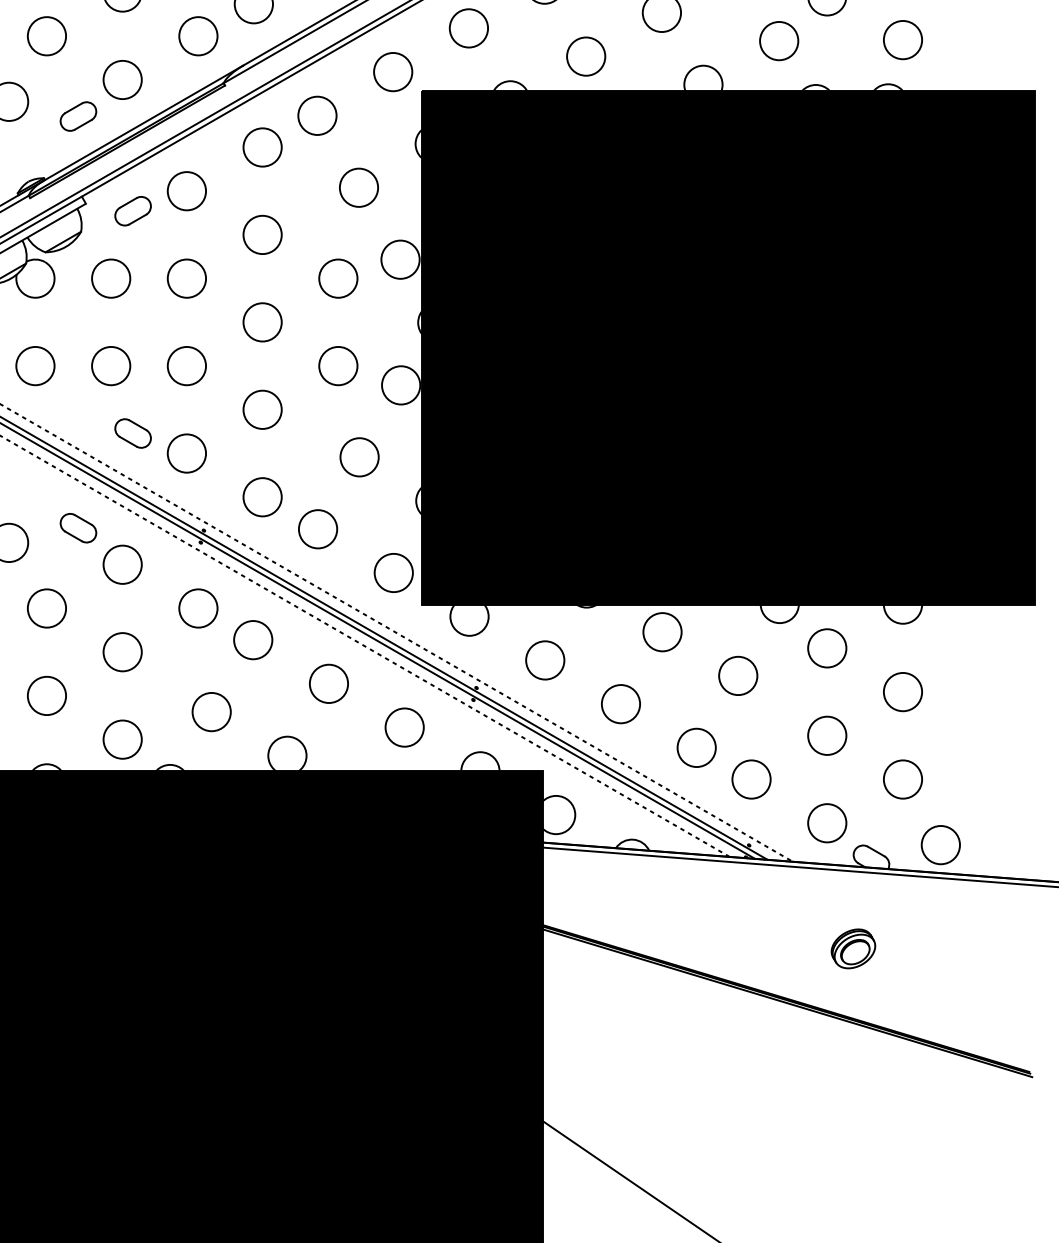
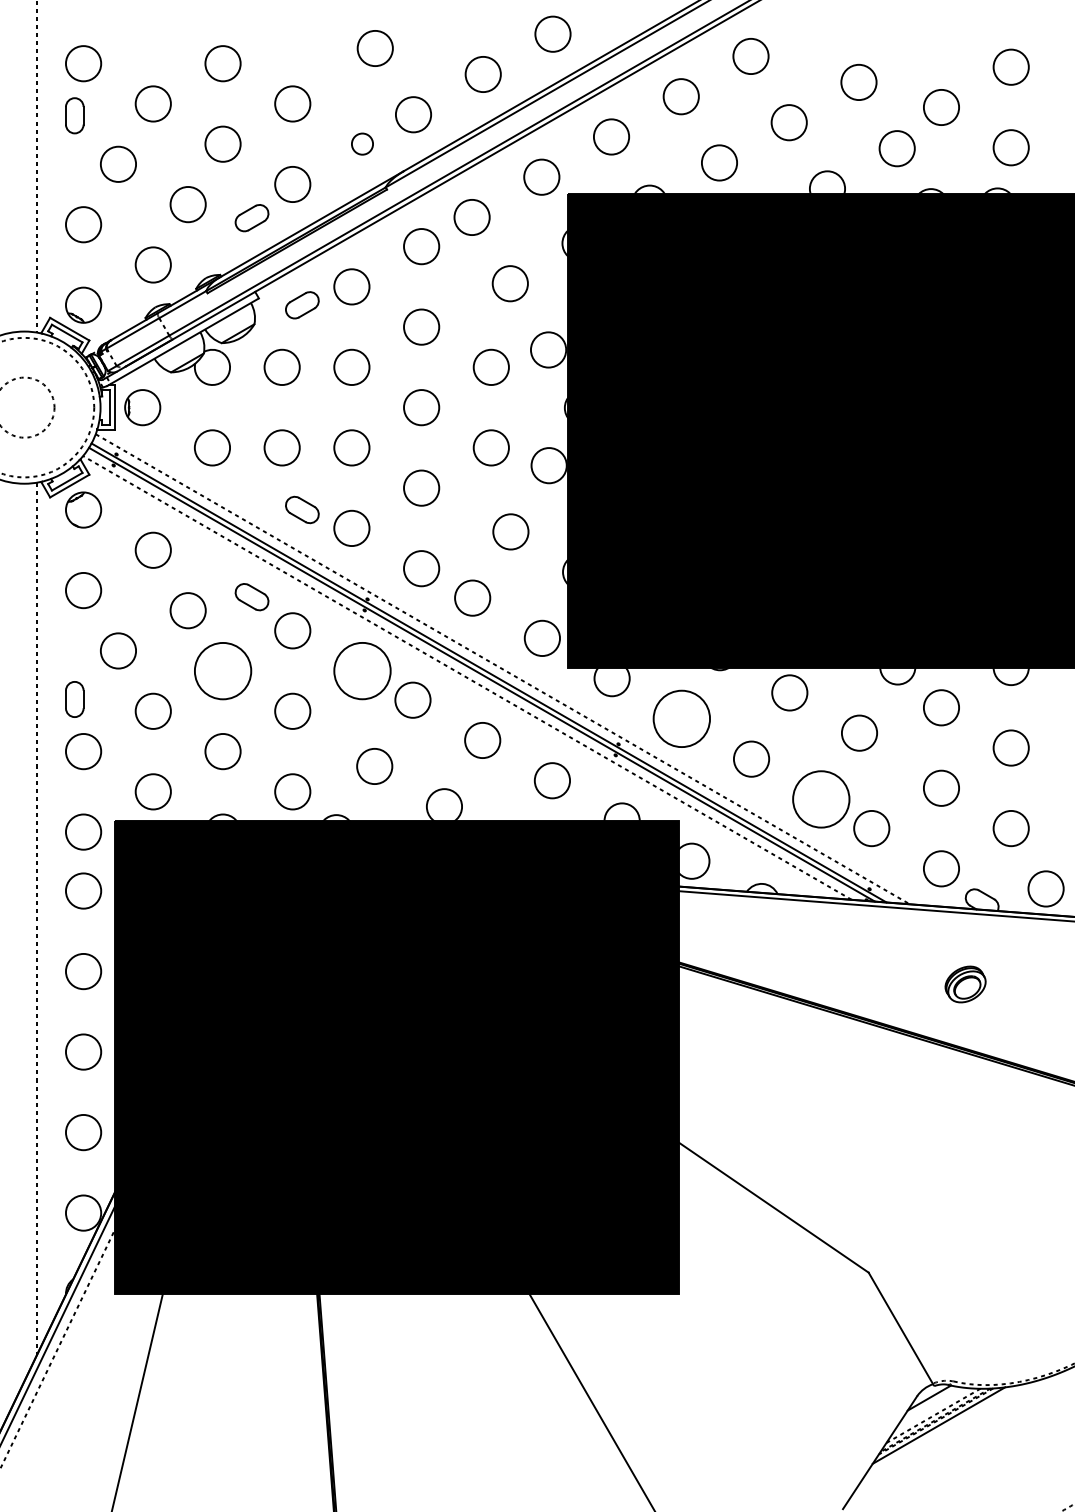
circle: (198, 35) -> (362, 143), size x0.6
circle: (46, 607) -> (222, 670), size x1.6
circle: (198, 607) -> (362, 670), size x1.6
circle: (544, 659) -> (681, 718), size x1.6
circle: (695, 747) -> (820, 799), size x1.6

